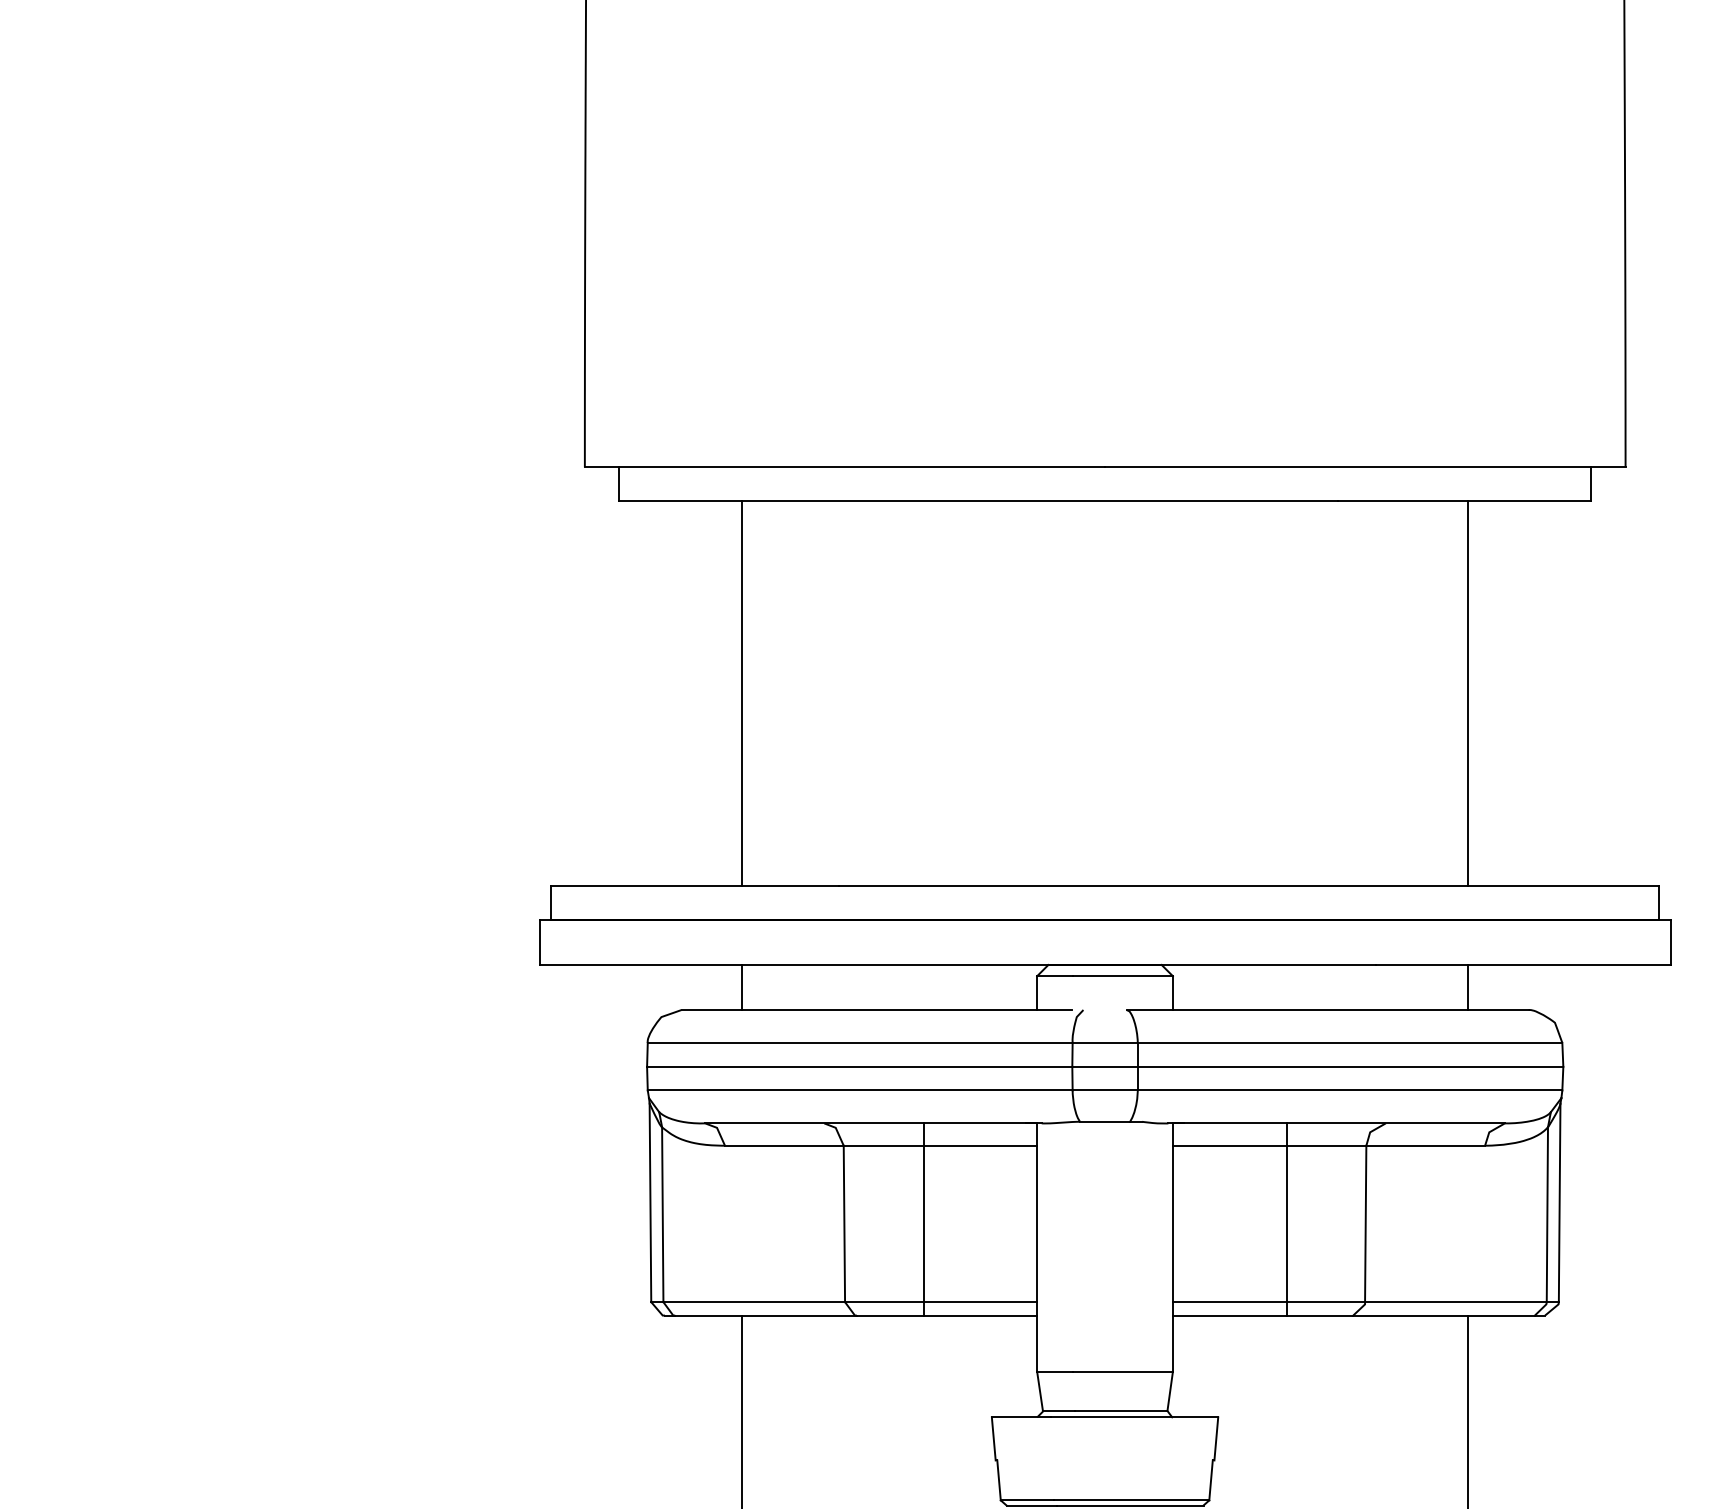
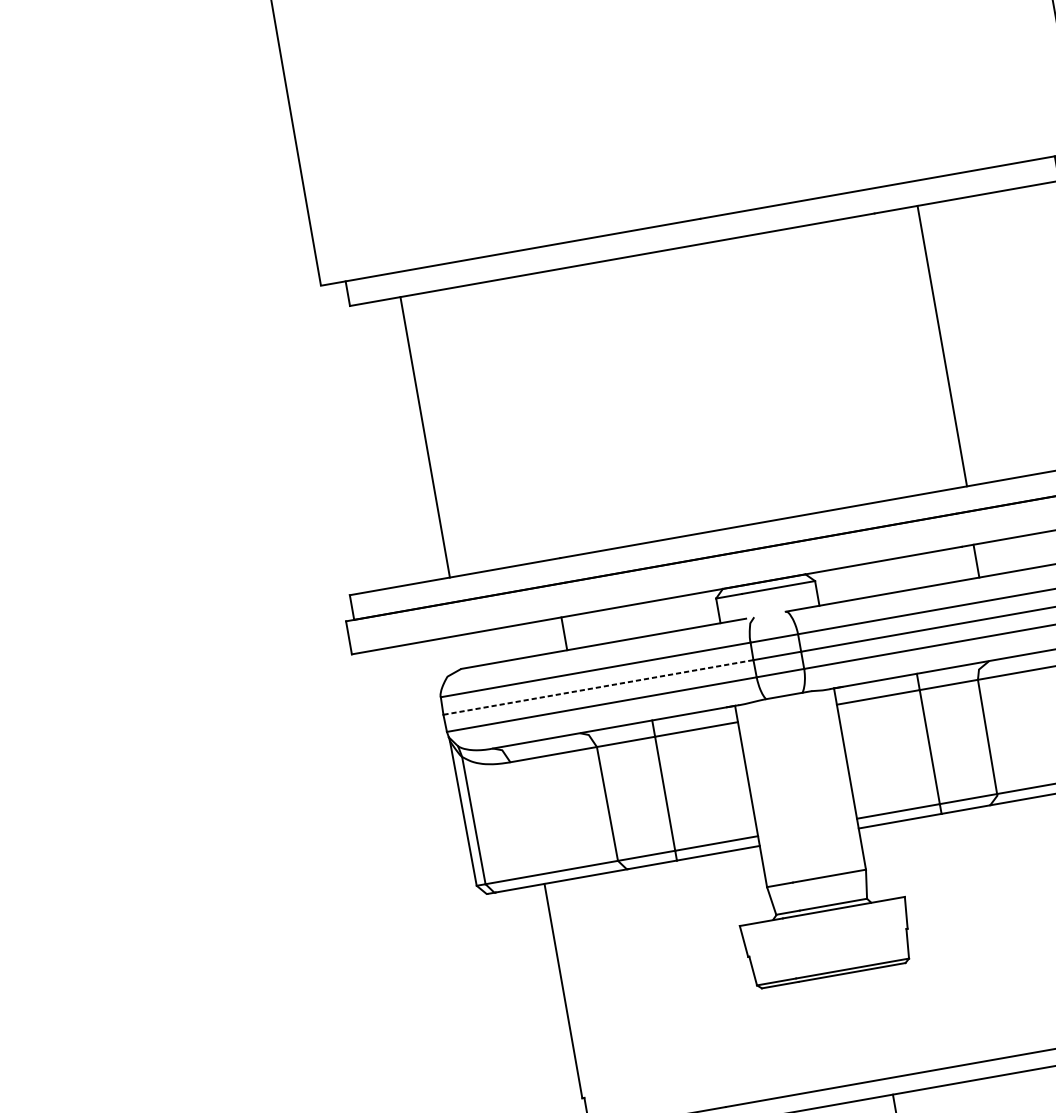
line: (741, 693) -> (424, 437), moved
line: (1468, 693) -> (942, 346), moved
line: (741, 987) -> (564, 633), moved
line: (1468, 987) -> (976, 561), moved
line: (859, 1066) -> (598, 687), solid -> dashed

